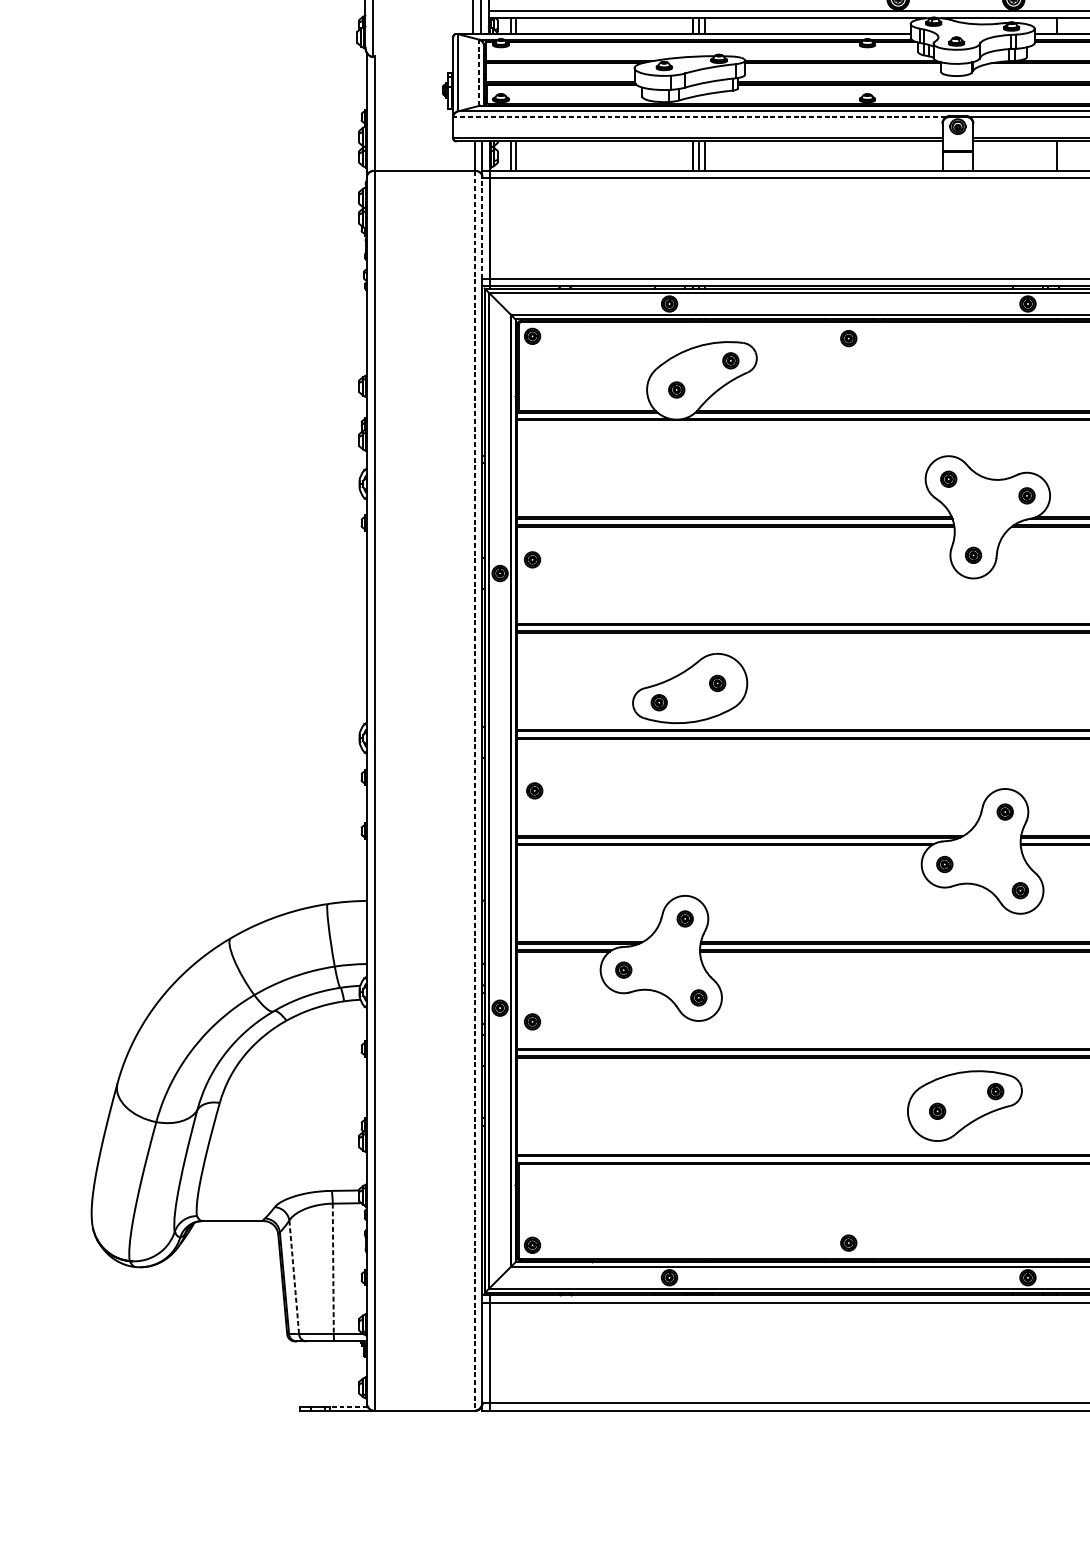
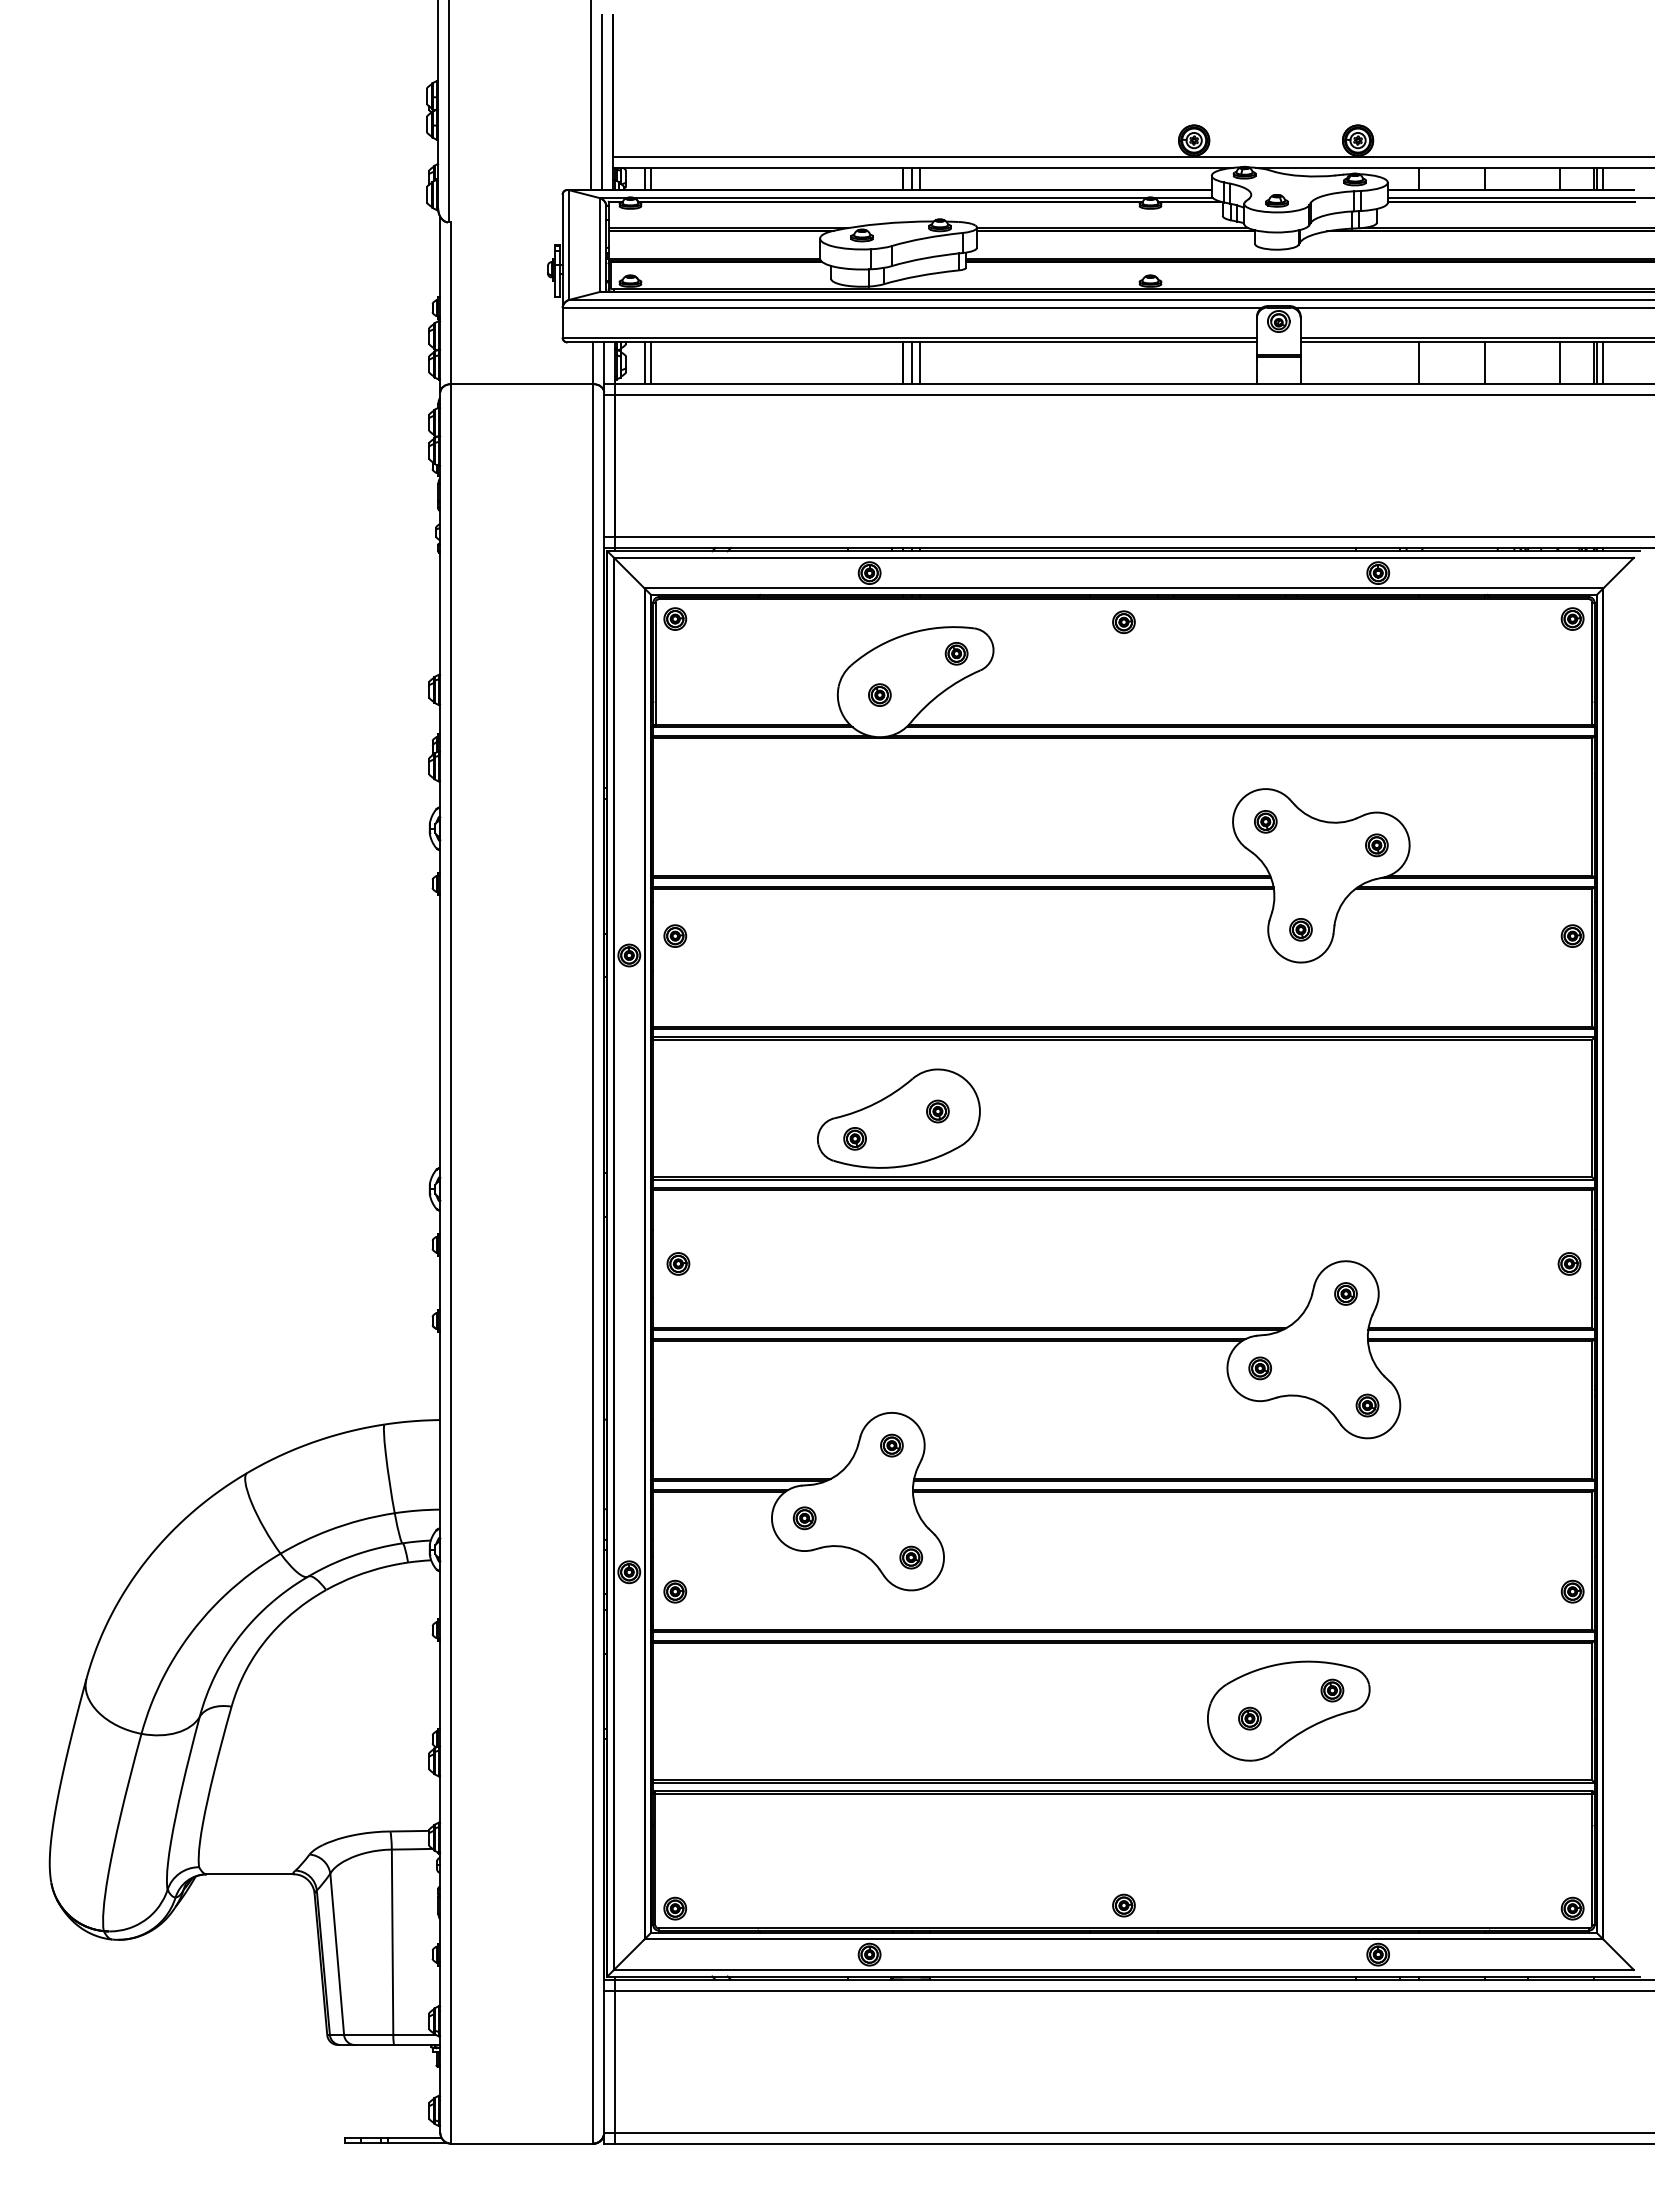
line: (479, 73) -> (599, 245), dashed -> solid
line: (699, 116) -> (912, 307), dashed -> solid
line: (482, 228) -> (604, 465), dashed -> solid
line: (474, 790) -> (593, 1263), dashed -> solid
line: (333, 1269) -> (392, 1942), dashed -> solid
line: (294, 1277) -> (337, 1954), dashed -> solid
line: (348, 1406) -> (414, 2137), dashed -> solid

